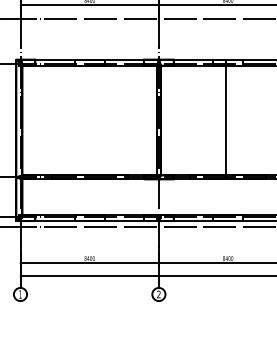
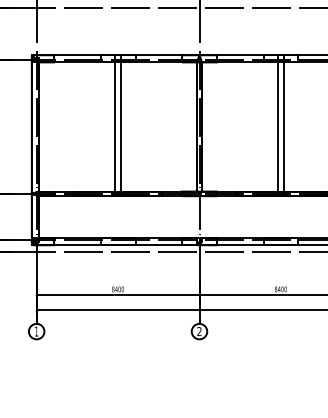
line: (87, 119) -> (115, 125), added
line: (92, 119) -> (121, 125), added
line: (230, 119) -> (283, 125), added

